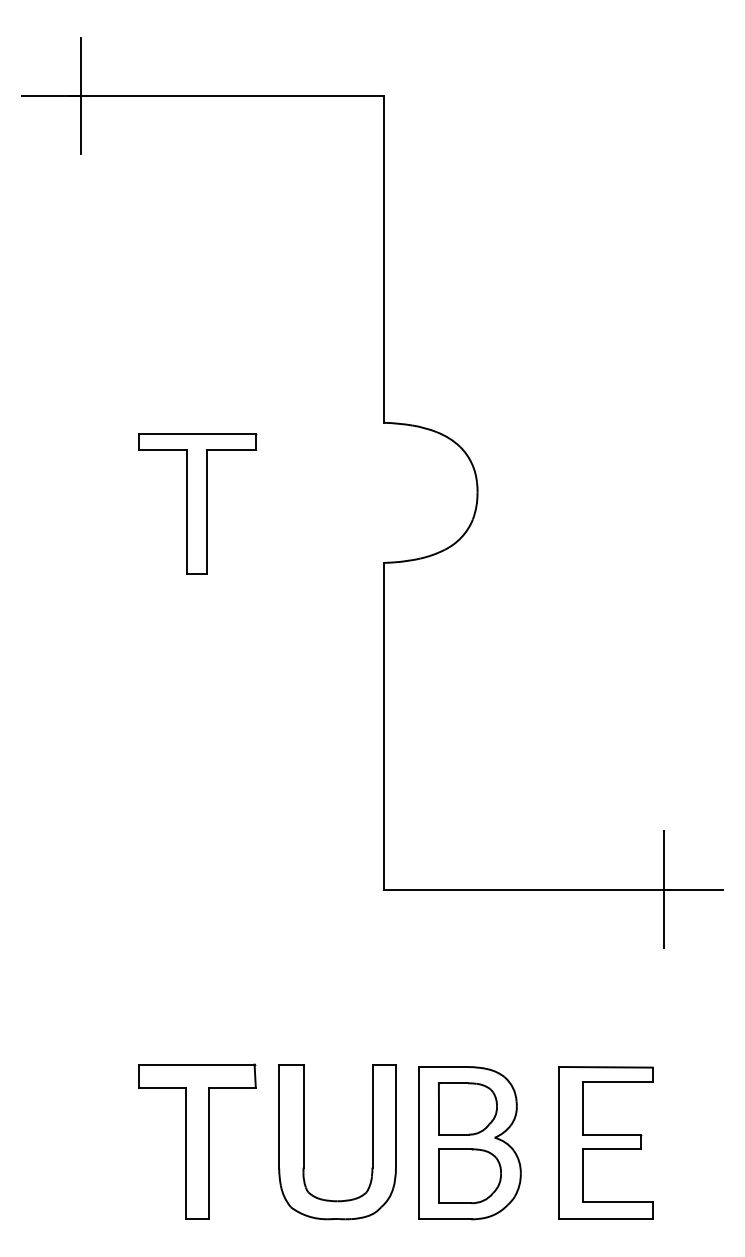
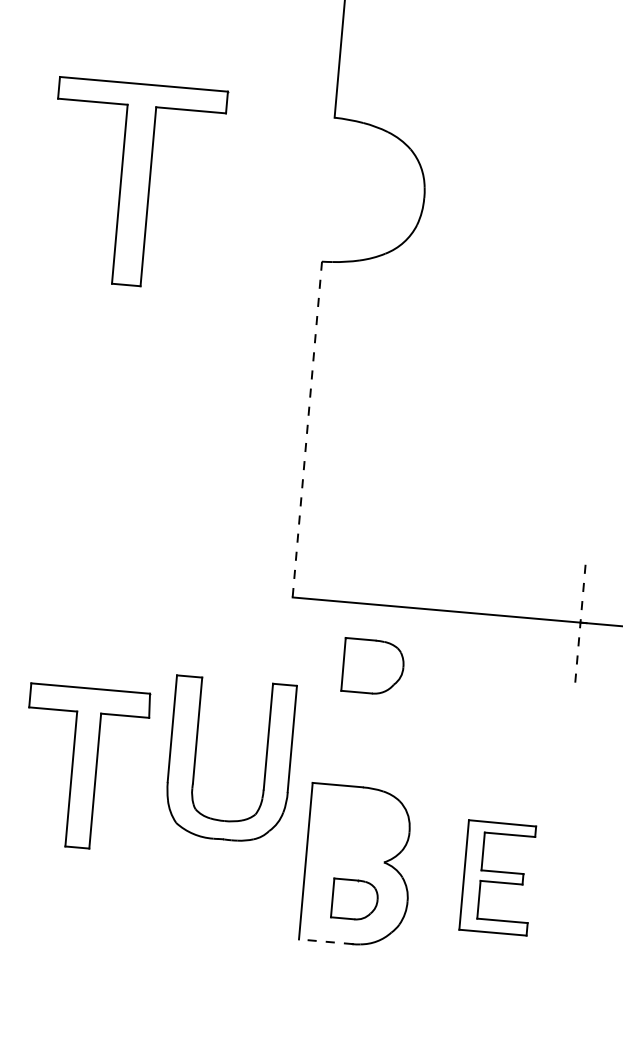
part: (197, 503) -> (135, 183), size x1.4
line: (384, 726) -> (307, 429), solid -> dashed
line: (664, 889) -> (580, 622), solid -> dashed
part: (467, 1108) -> (372, 666), moved
part: (197, 1141) -> (84, 767), moved
part: (304, 1142) -> (196, 757), moved
part: (605, 1142) -> (497, 877), size x0.7
part: (469, 1176) -> (354, 899), size x0.7
line: (444, 1219) -> (324, 941), solid -> dashed

